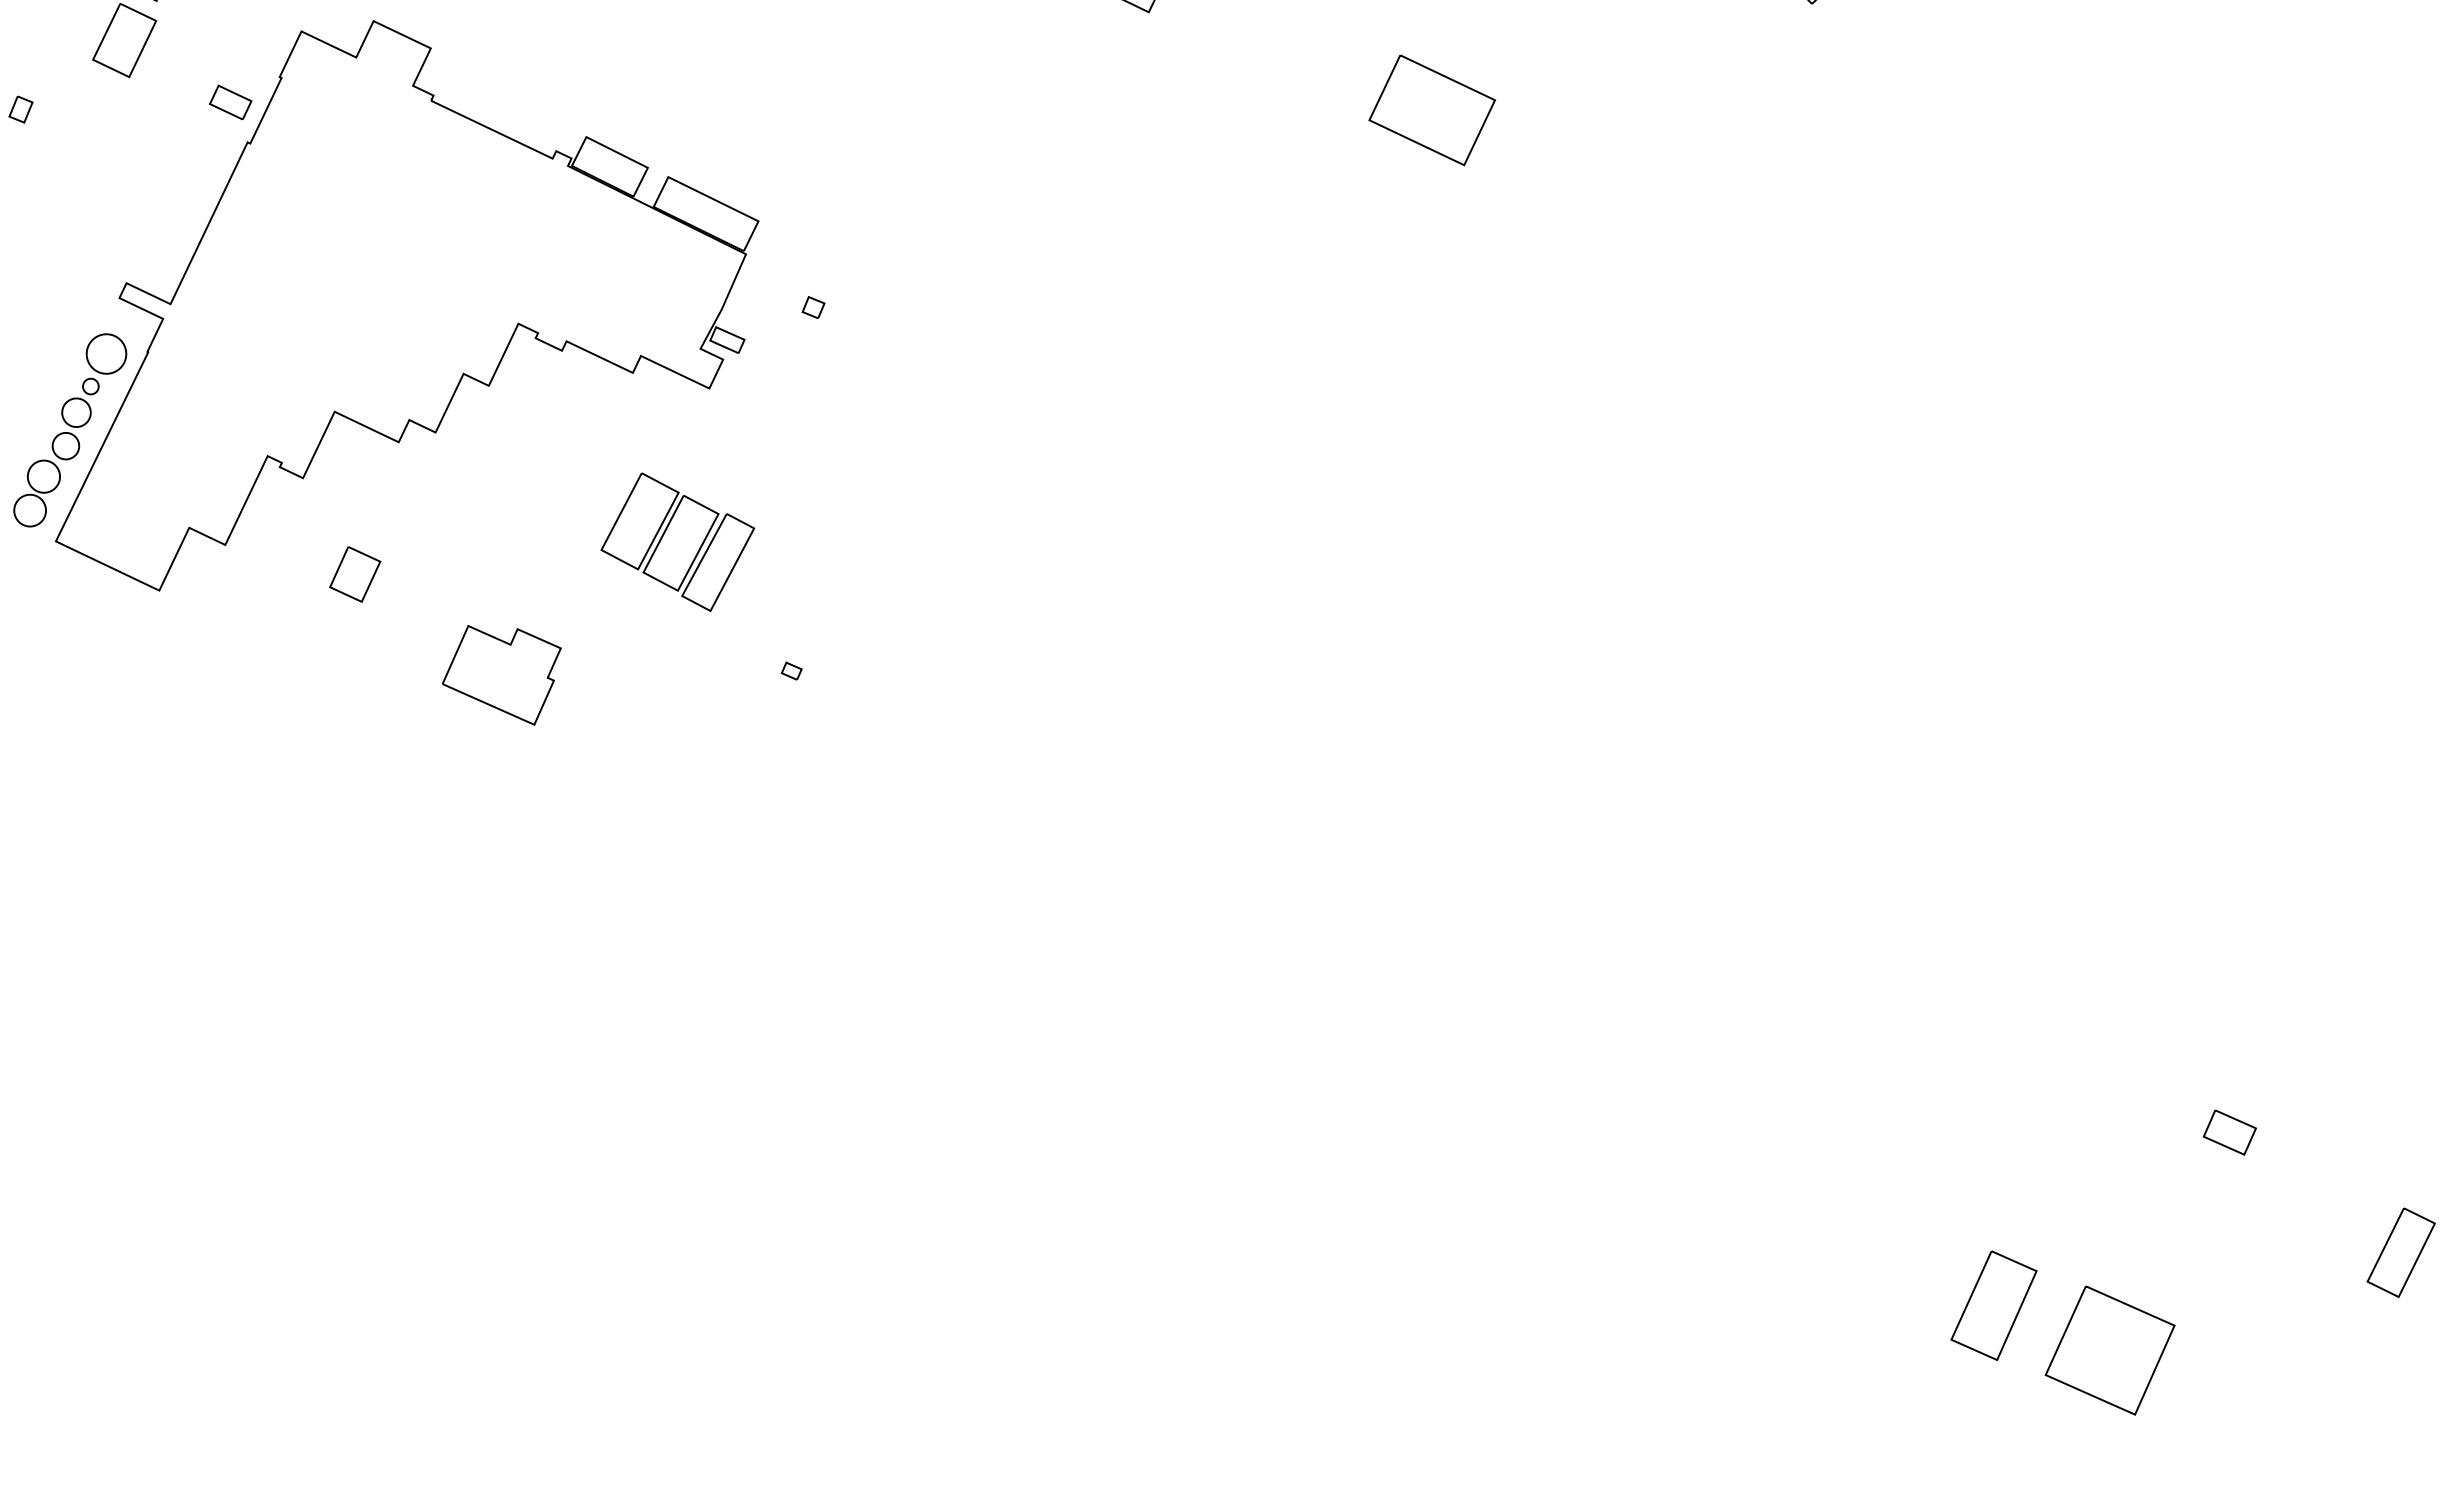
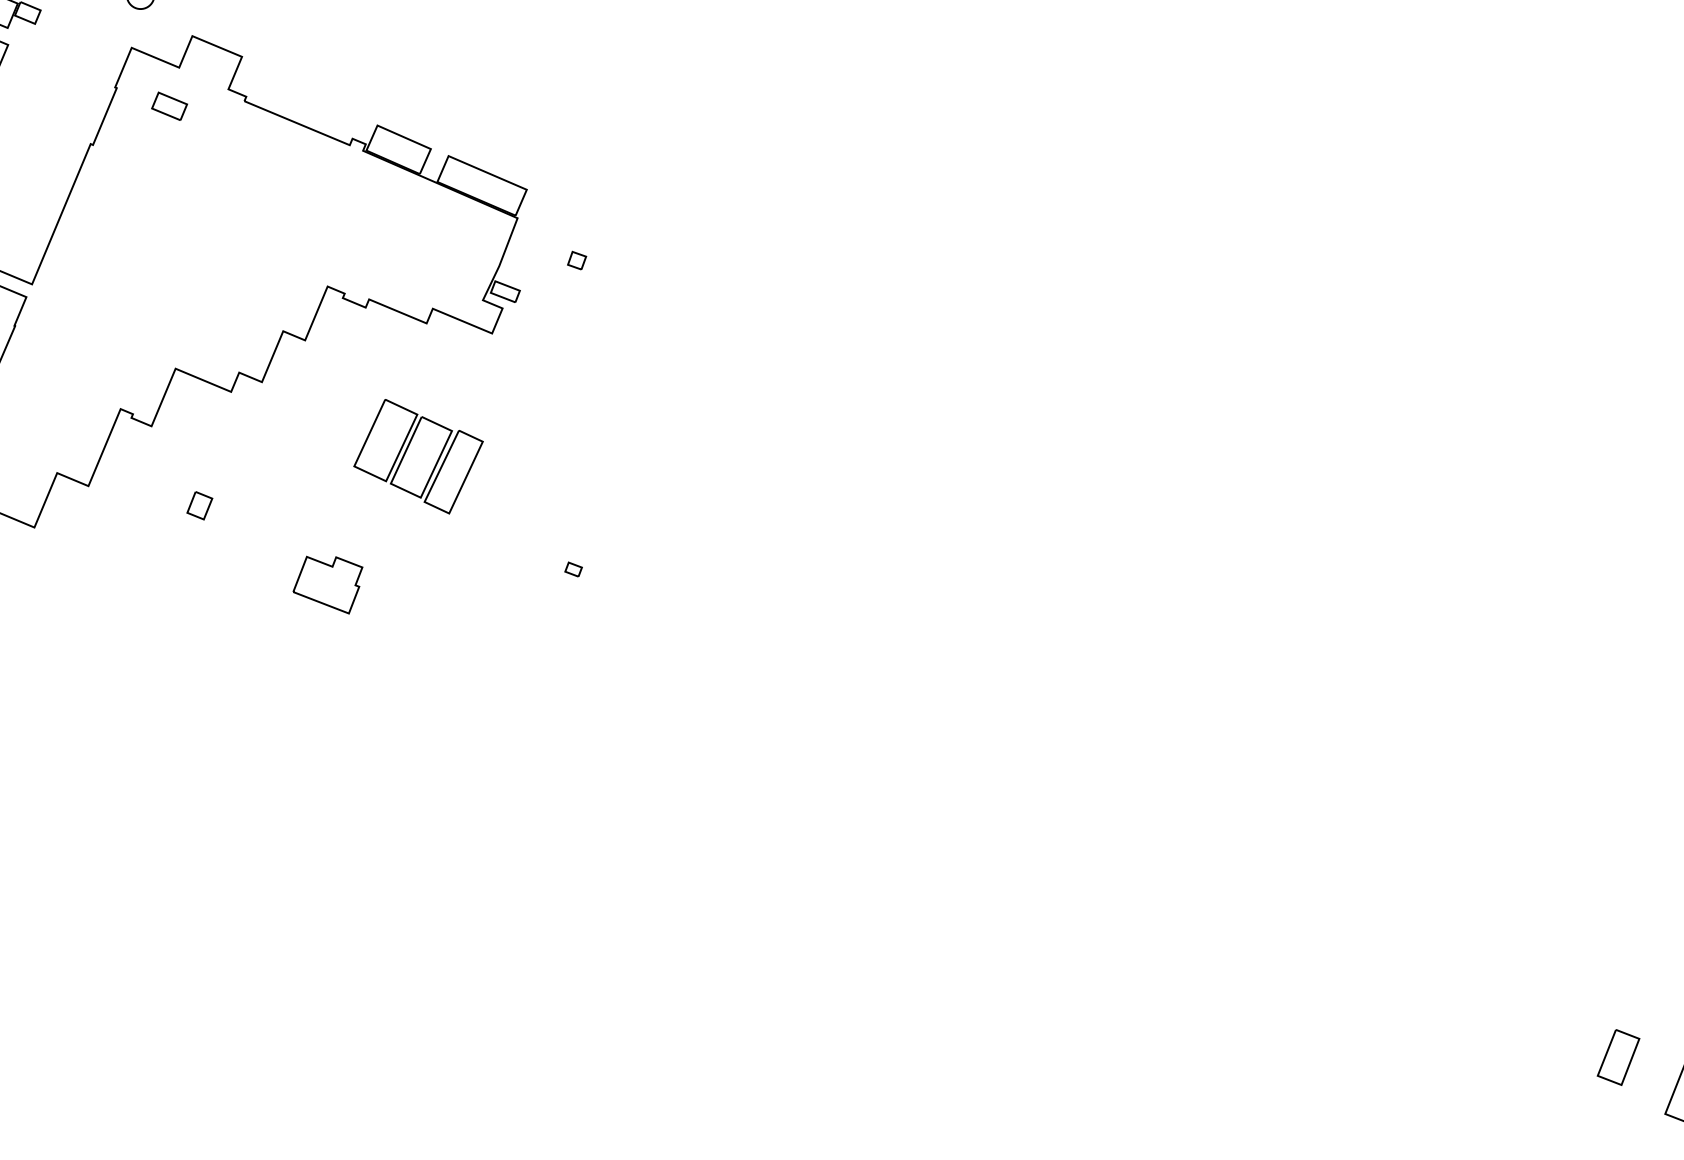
part: (230, 102) -> (169, 106), moved
part: (1431, 110) -> (1092, 68), removed
part: (677, 541) -> (418, 455), moved
part: (355, 574) -> (199, 505), size x0.6
part: (501, 675) -> (327, 585), size x0.7
part: (1993, 1305) -> (1618, 1057), size x0.6

